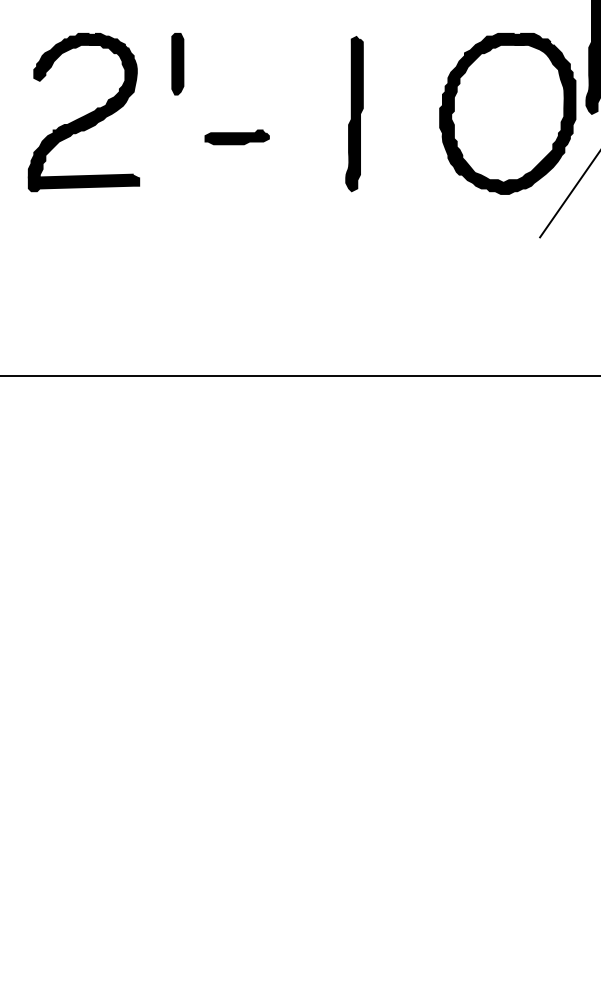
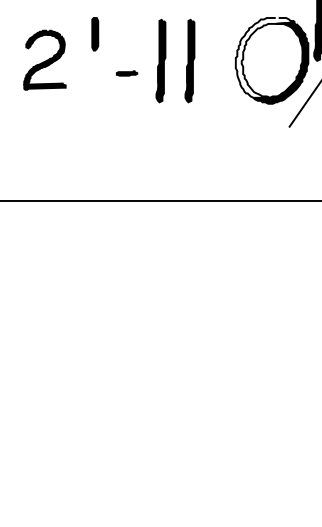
fill: (495, 107) -> (265, 57), removed
part: (83, 113) -> (44, 60), size x0.7
part: (299, 113) -> (160, 60), added
part: (236, 137) -> (126, 73), size x0.6

